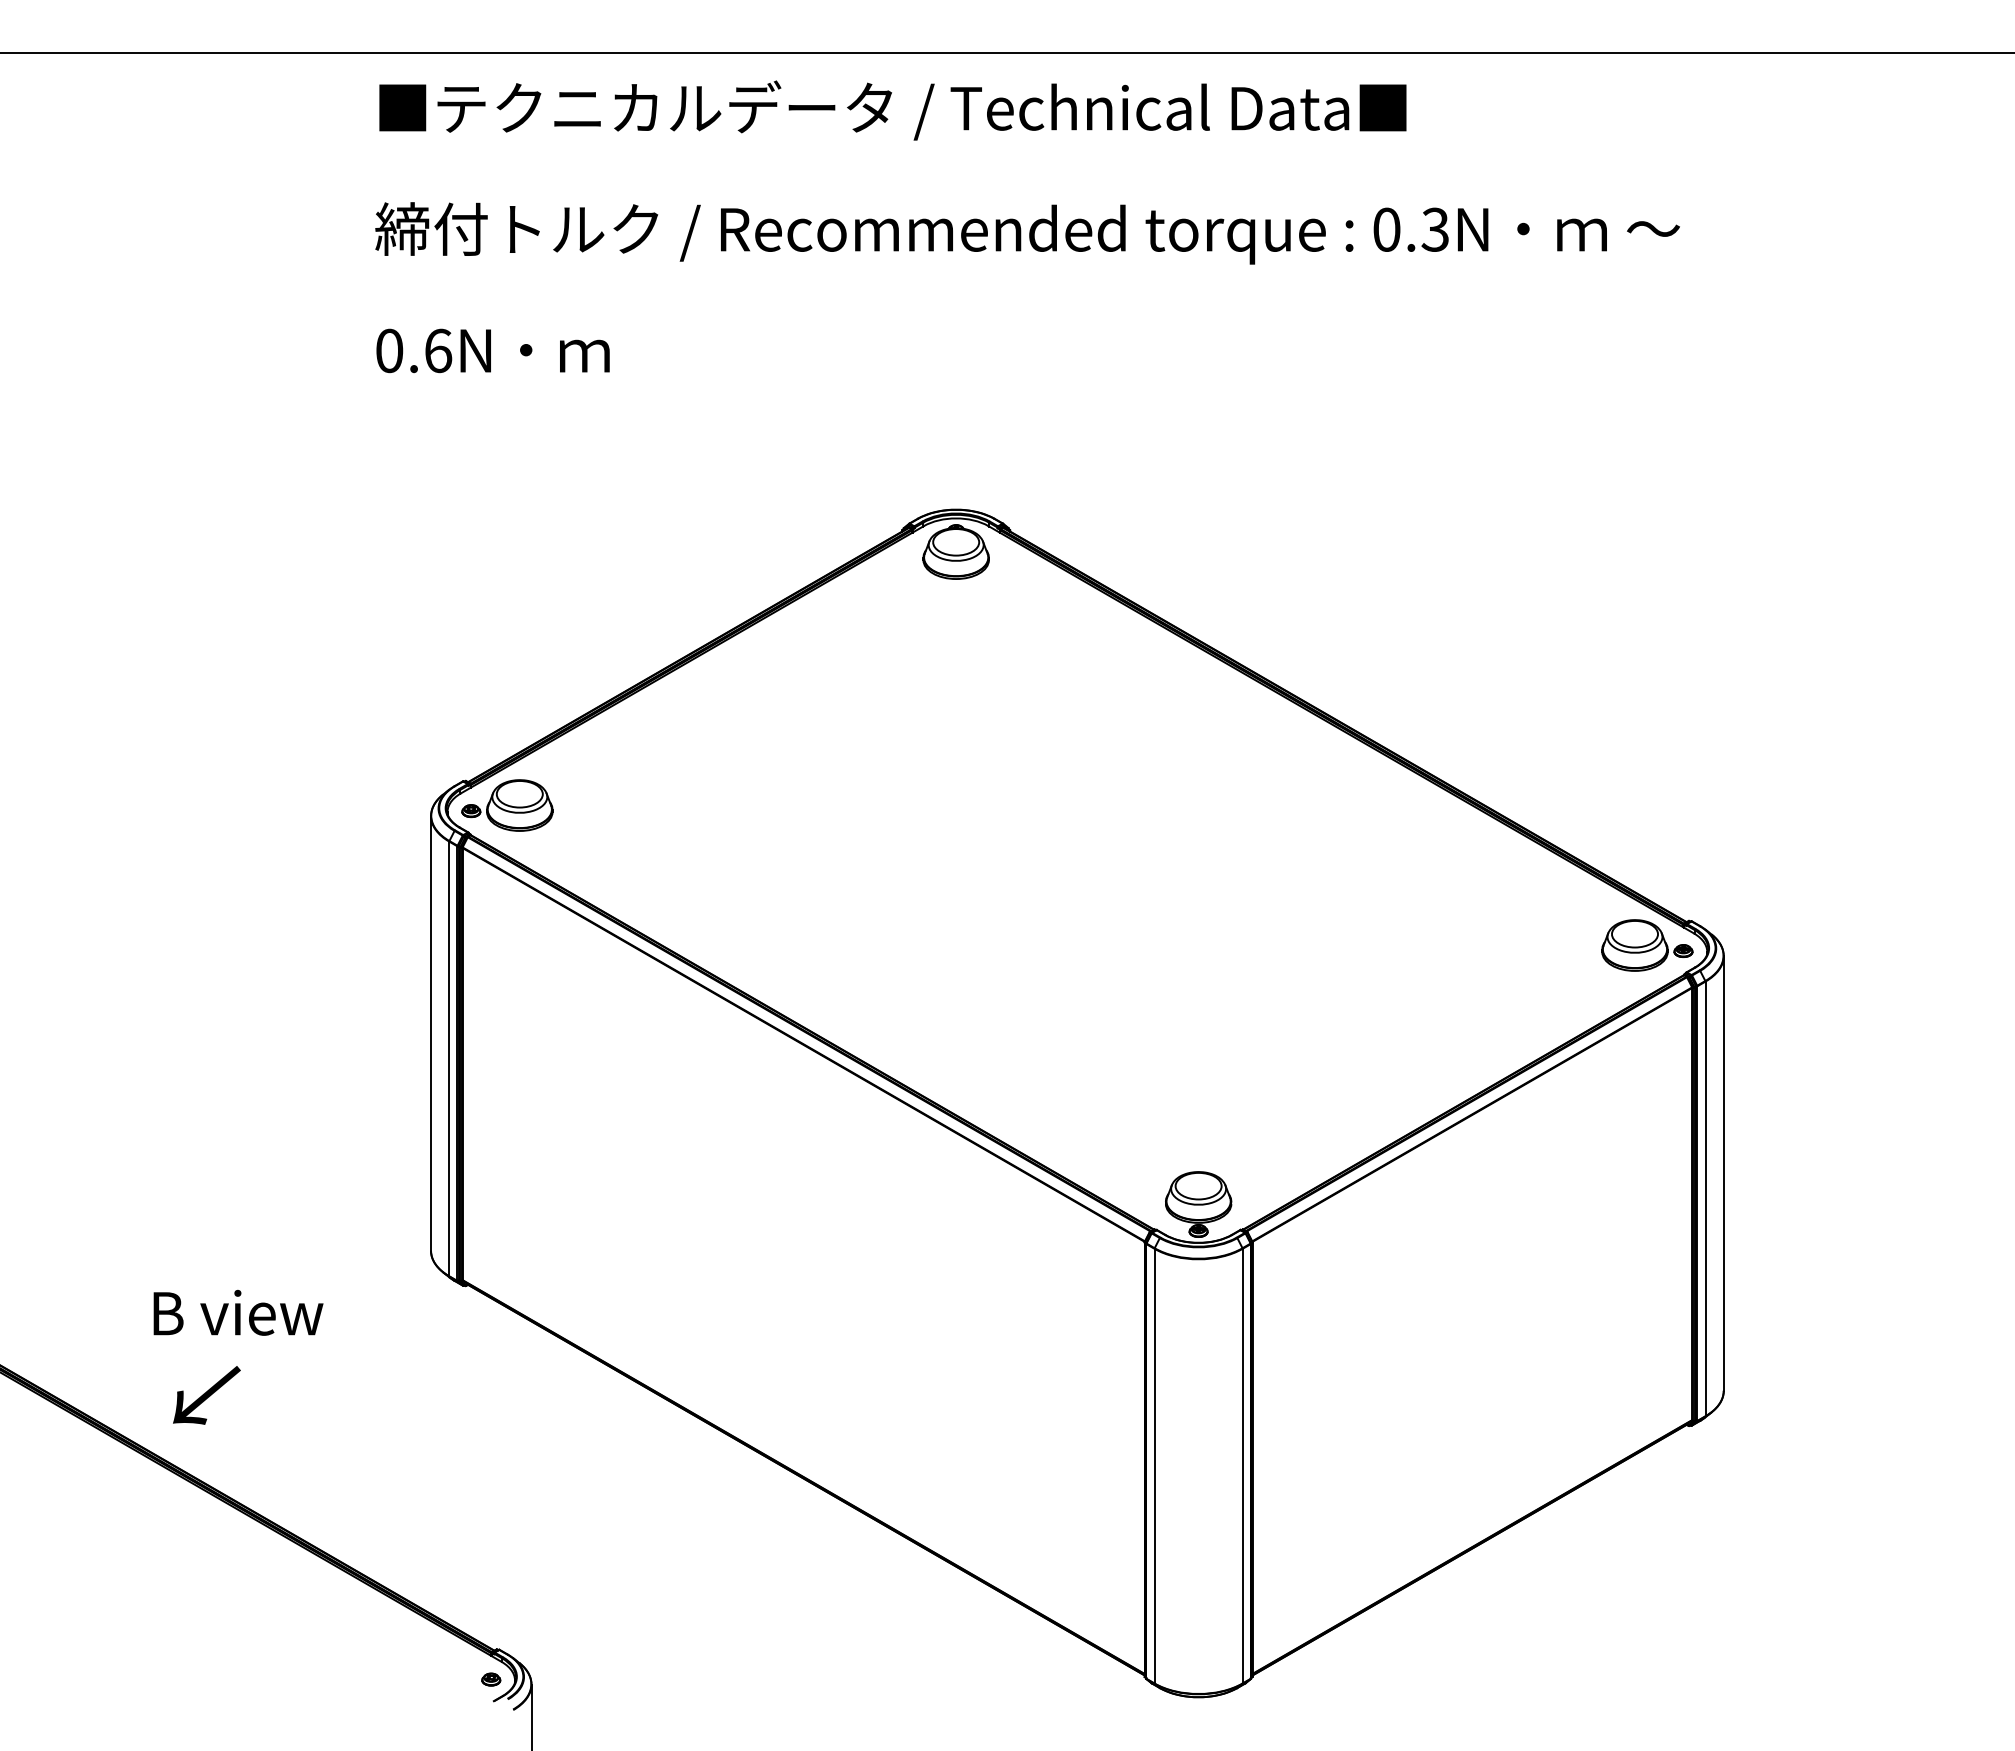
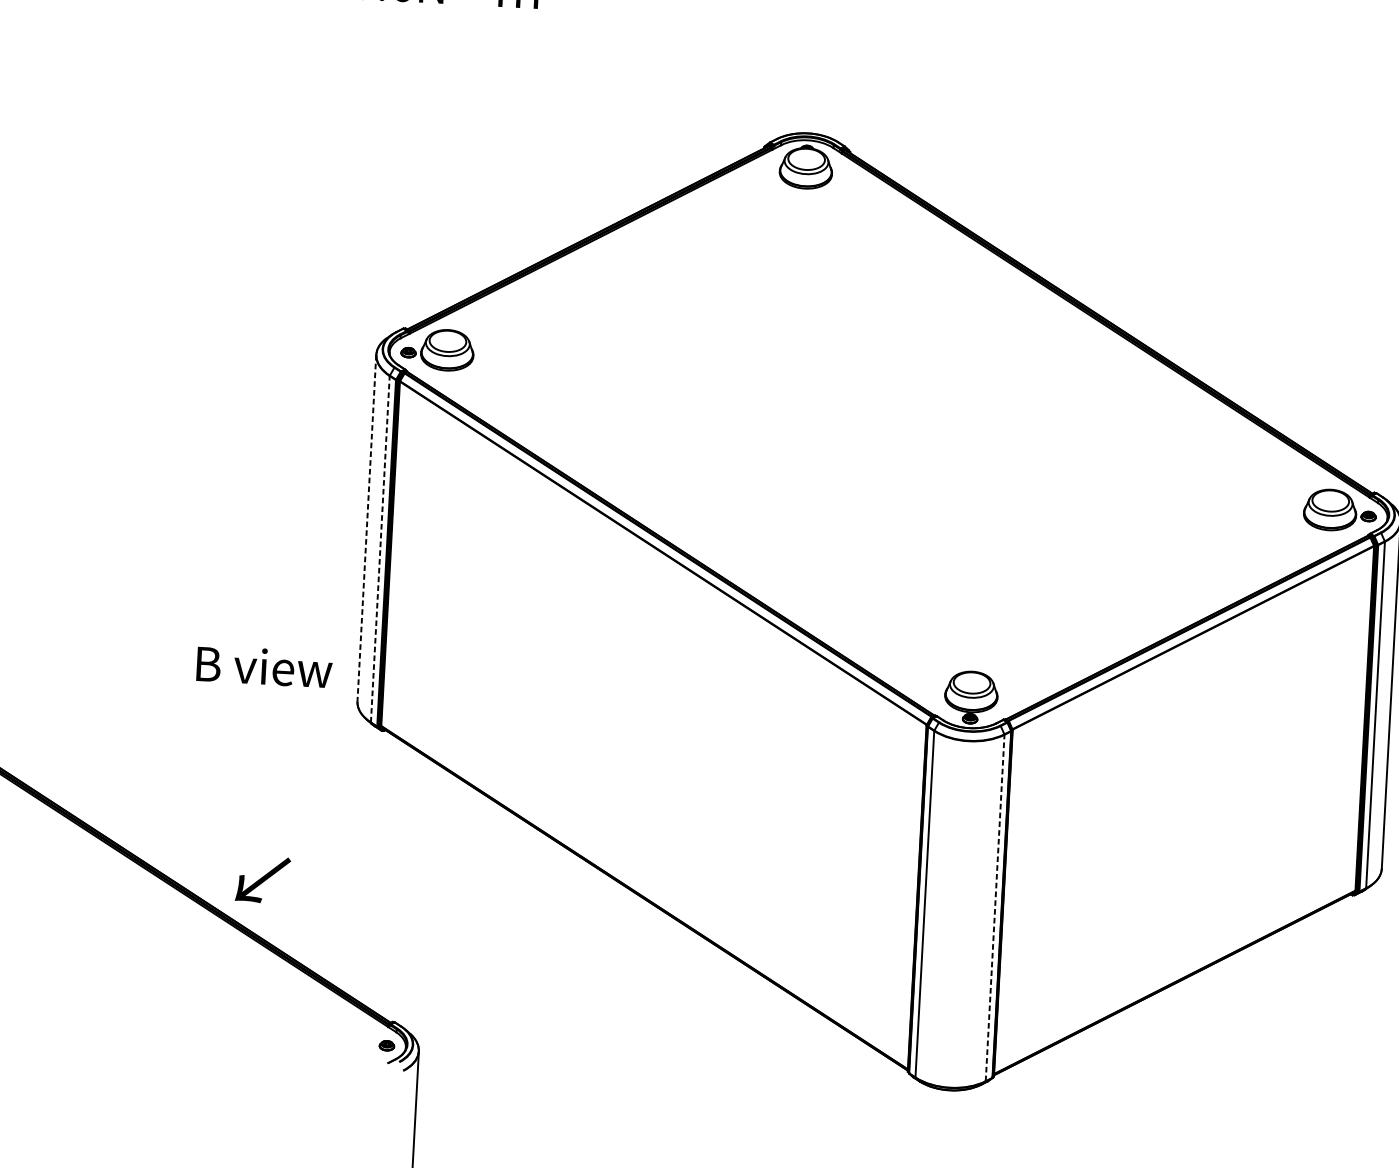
line: (431, 1033) -> (367, 528), solid -> dashed
line: (449, 1058) -> (380, 548), solid -> dashed
text: (238, 1312) -> (264, 666), moved
text: (206, 1395) -> (262, 879), moved
line: (1242, 1465) -> (994, 907), solid -> dashed

